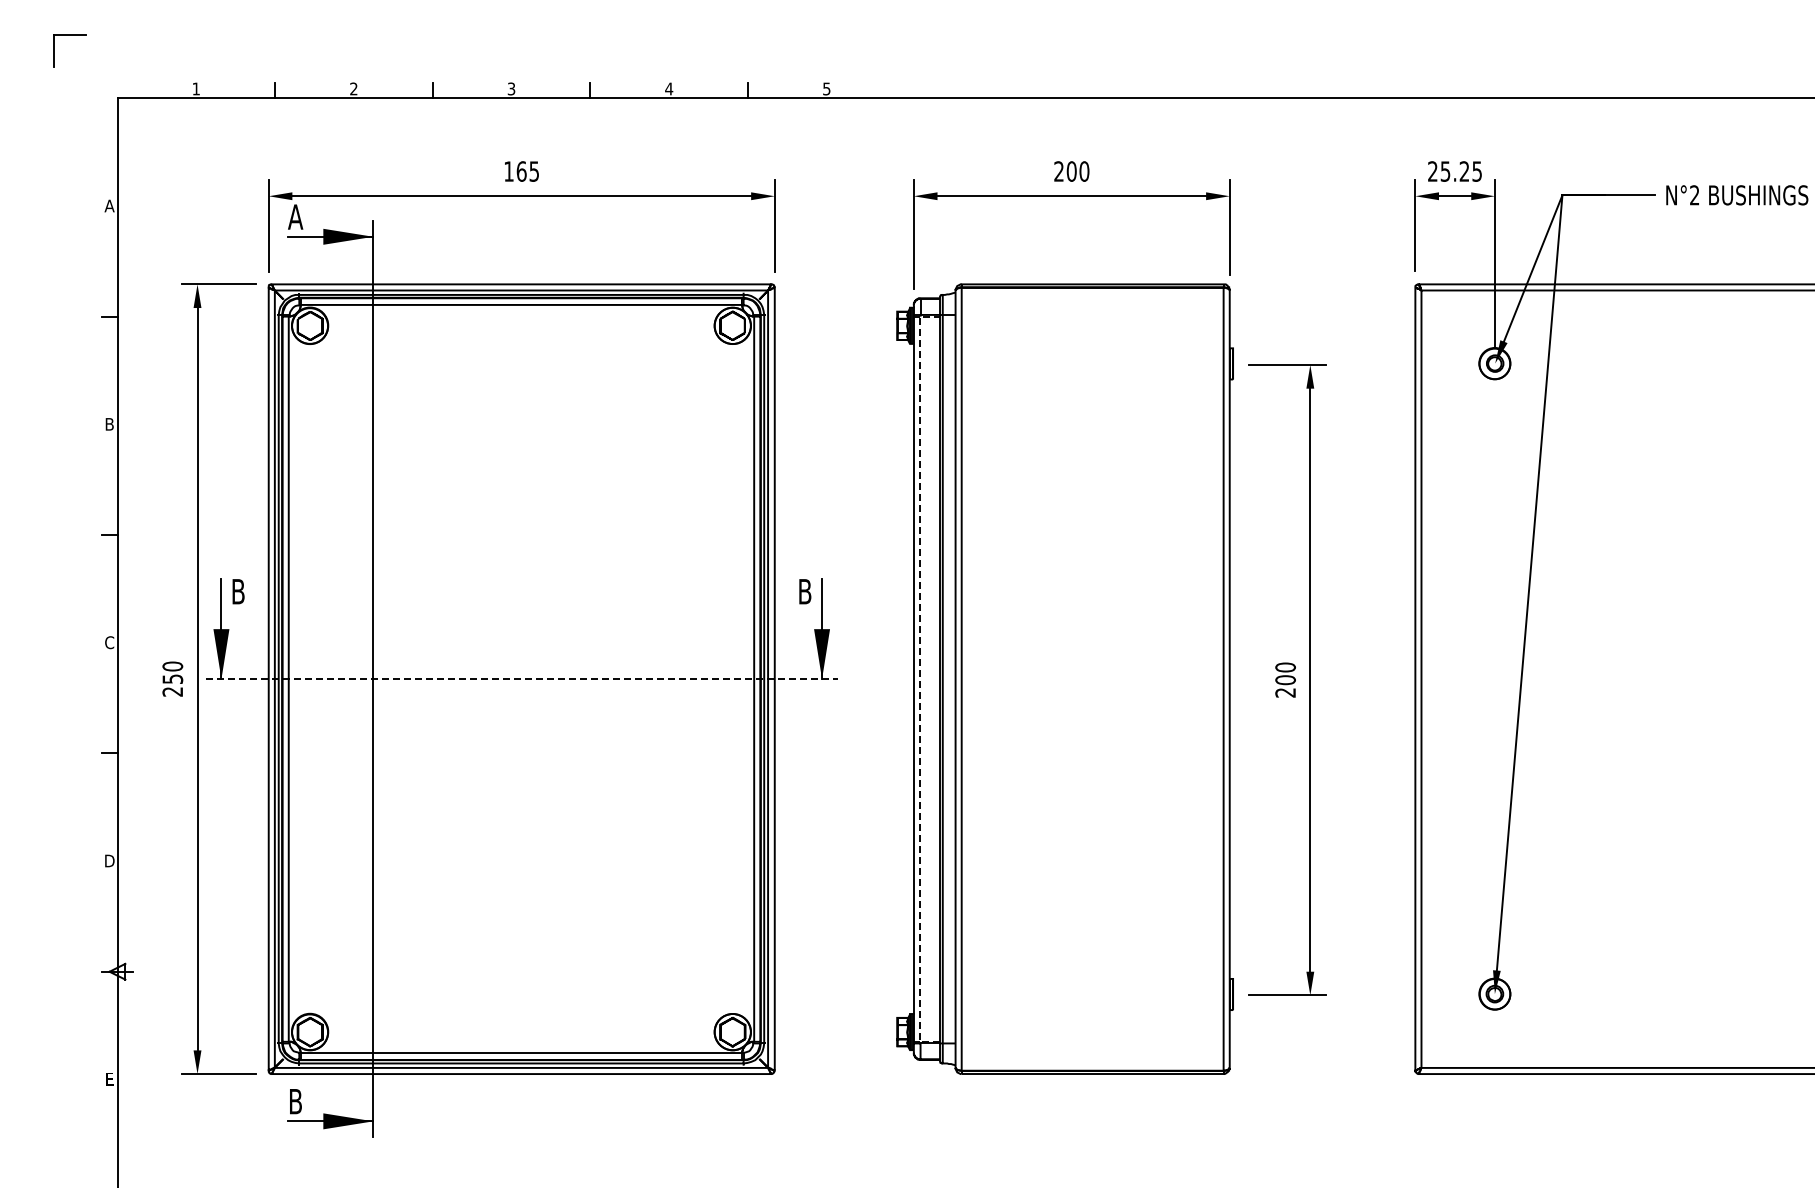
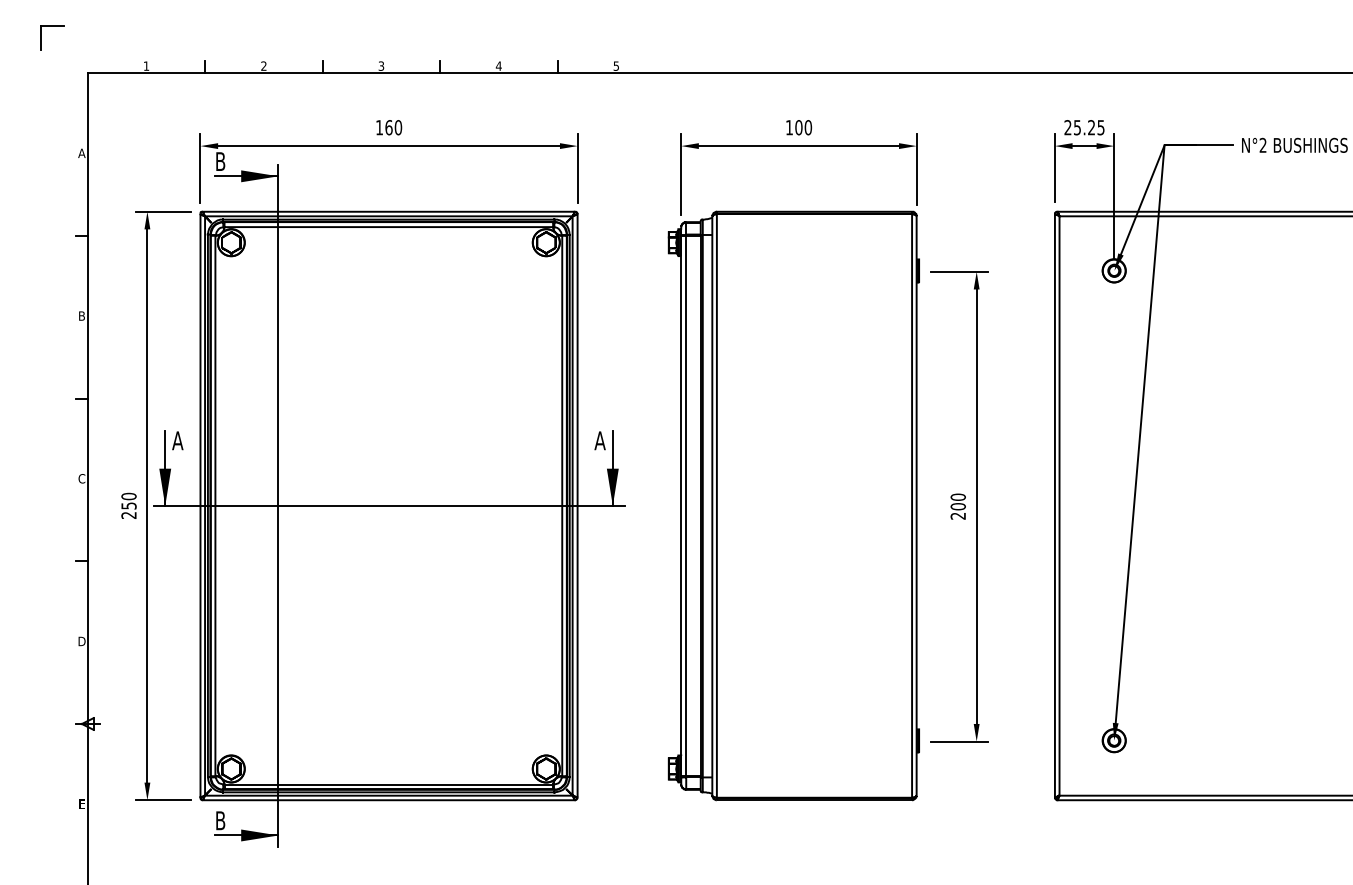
text: (534, 171) -> (398, 127), 165 -> 160
text: (1058, 171) -> (789, 127), 200 -> 100
text: (295, 216) -> (220, 161), A -> B
text: (237, 591) -> (177, 440), B -> A
text: (804, 591) -> (599, 440), B -> A
line: (522, 679) -> (389, 506), dashed -> solid
line: (919, 679) -> (685, 506), dashed -> solid

